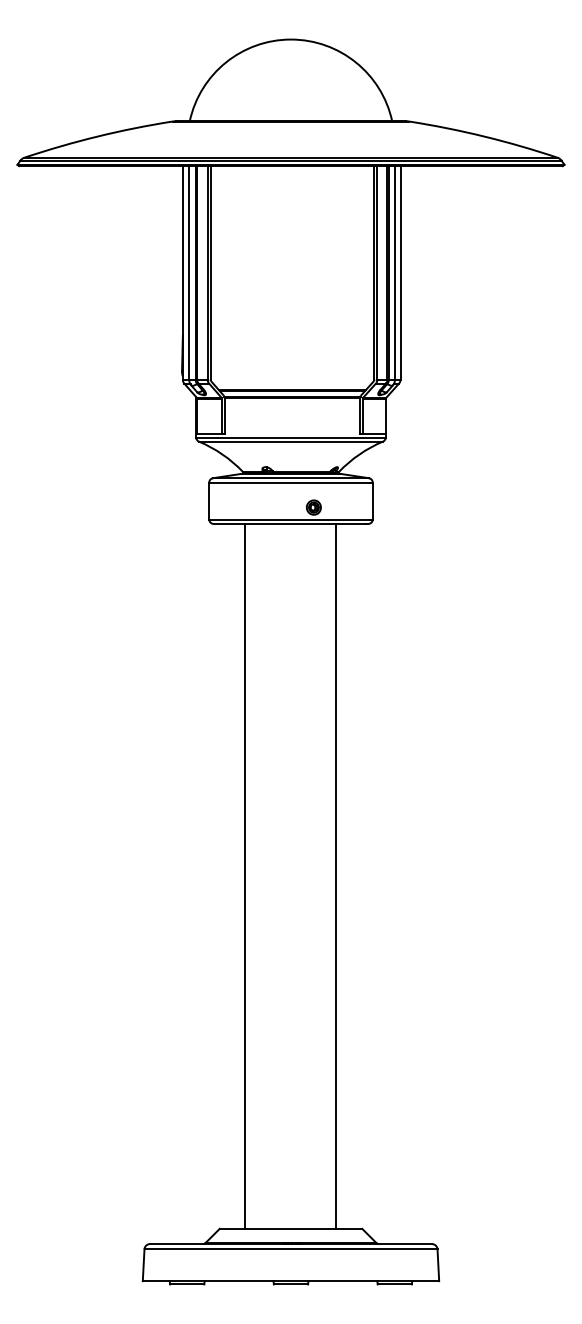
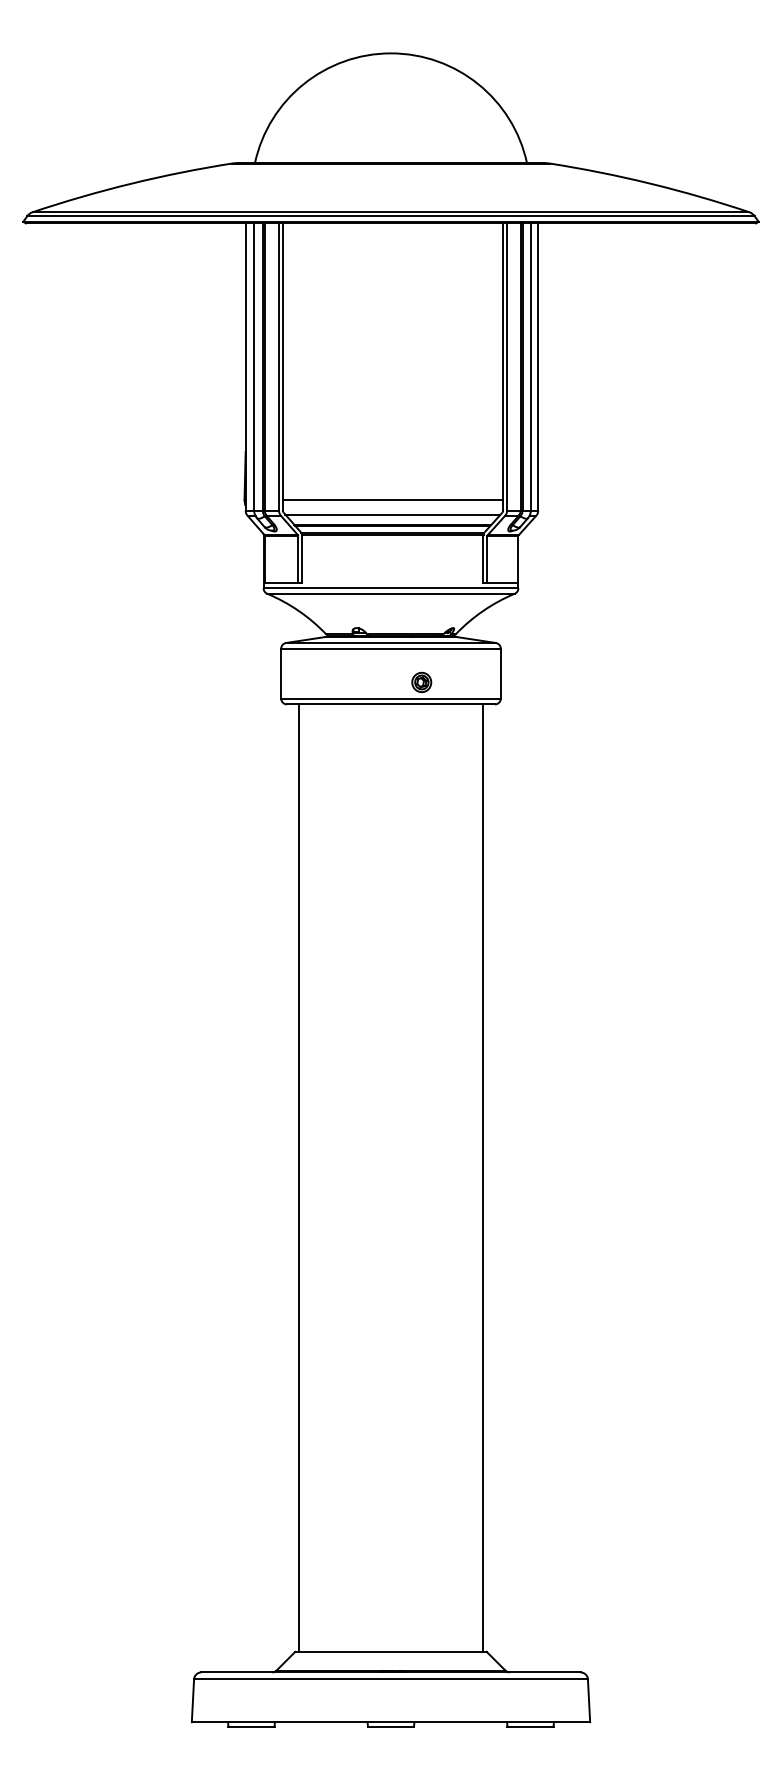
line: (292, 371) -> (392, 499), added
line: (292, 383) -> (392, 515), added
line: (245, 875) -> (298, 1177), moved
line: (336, 875) -> (483, 1177), moved

